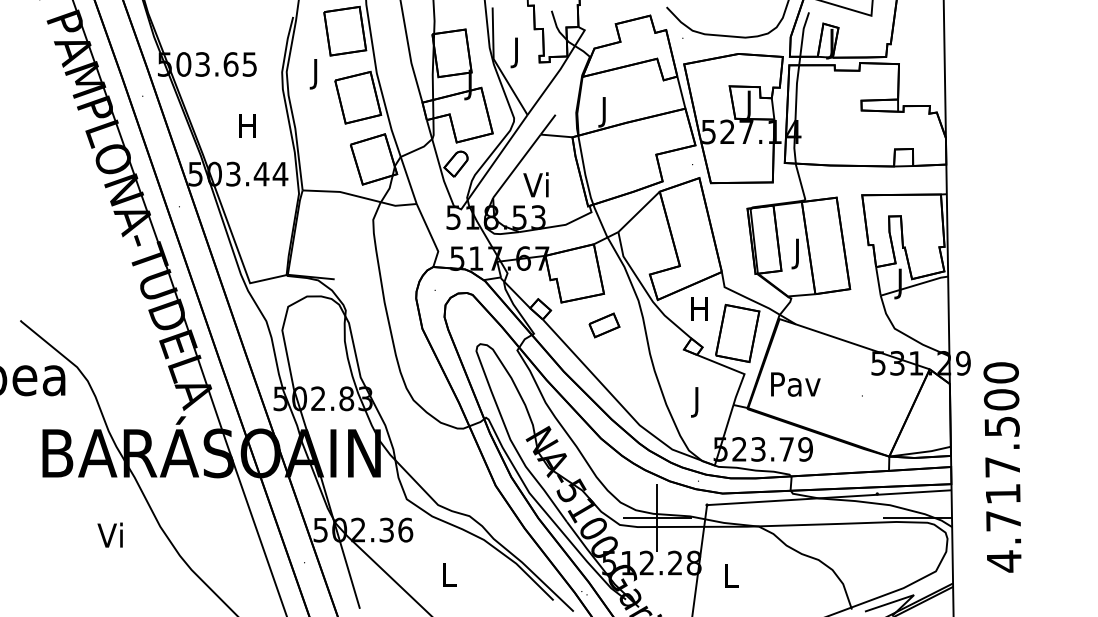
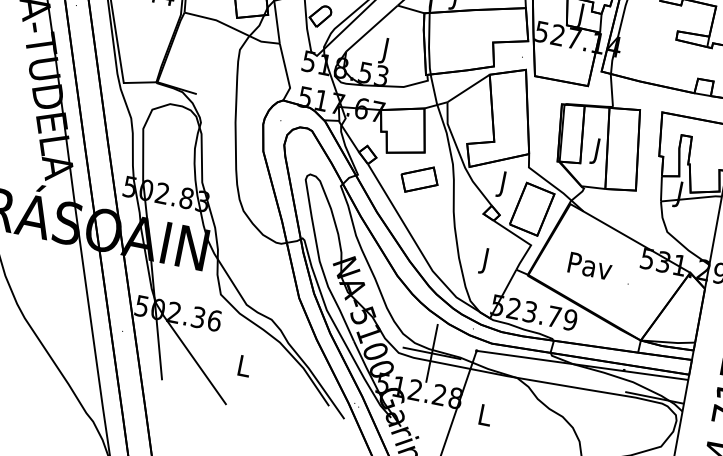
text: (535, 187) -> (384, 49), Vi -> J
text: (699, 312) -> (503, 184), H -> J
part: (604, 325) -> (419, 179), size x1.43
text: (795, 384) -> (590, 266), moved

